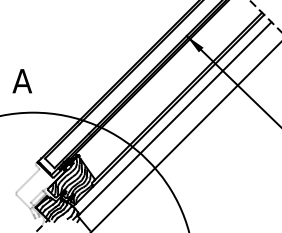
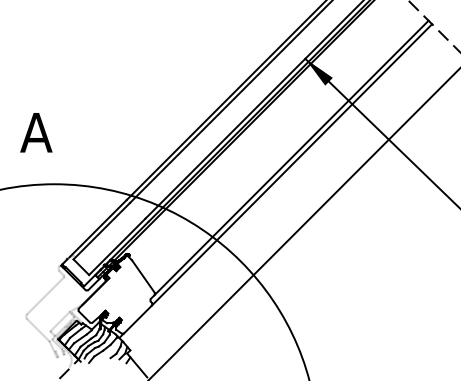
line: (175, 118) -> (286, 193), removed
hatch: (71, 180) -> (116, 295), removed

